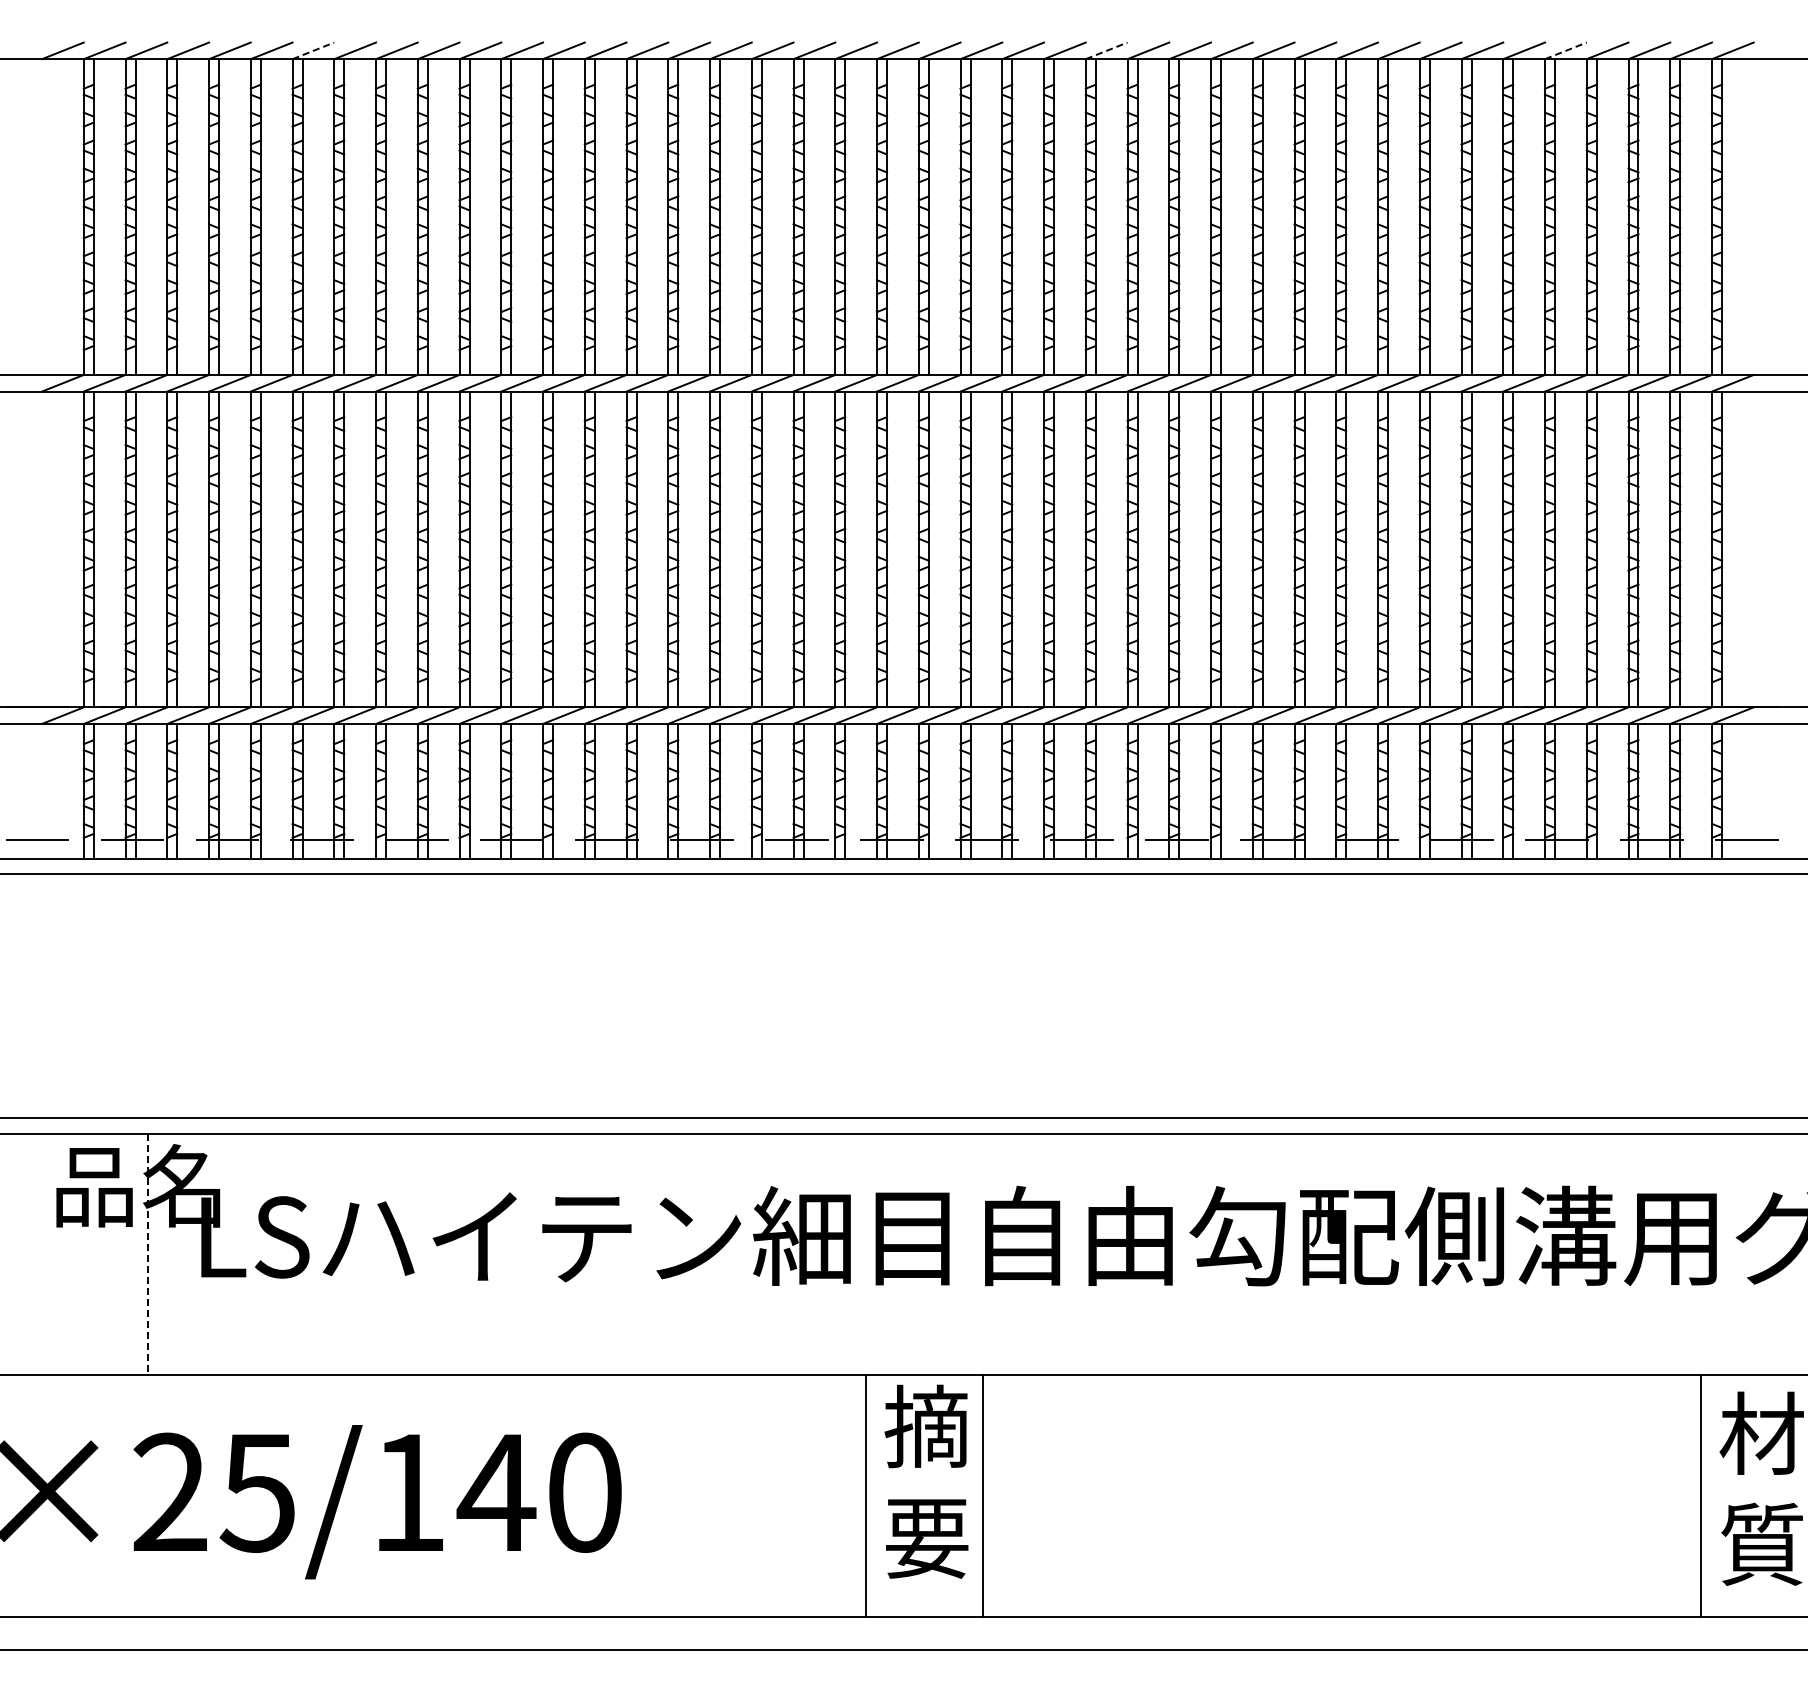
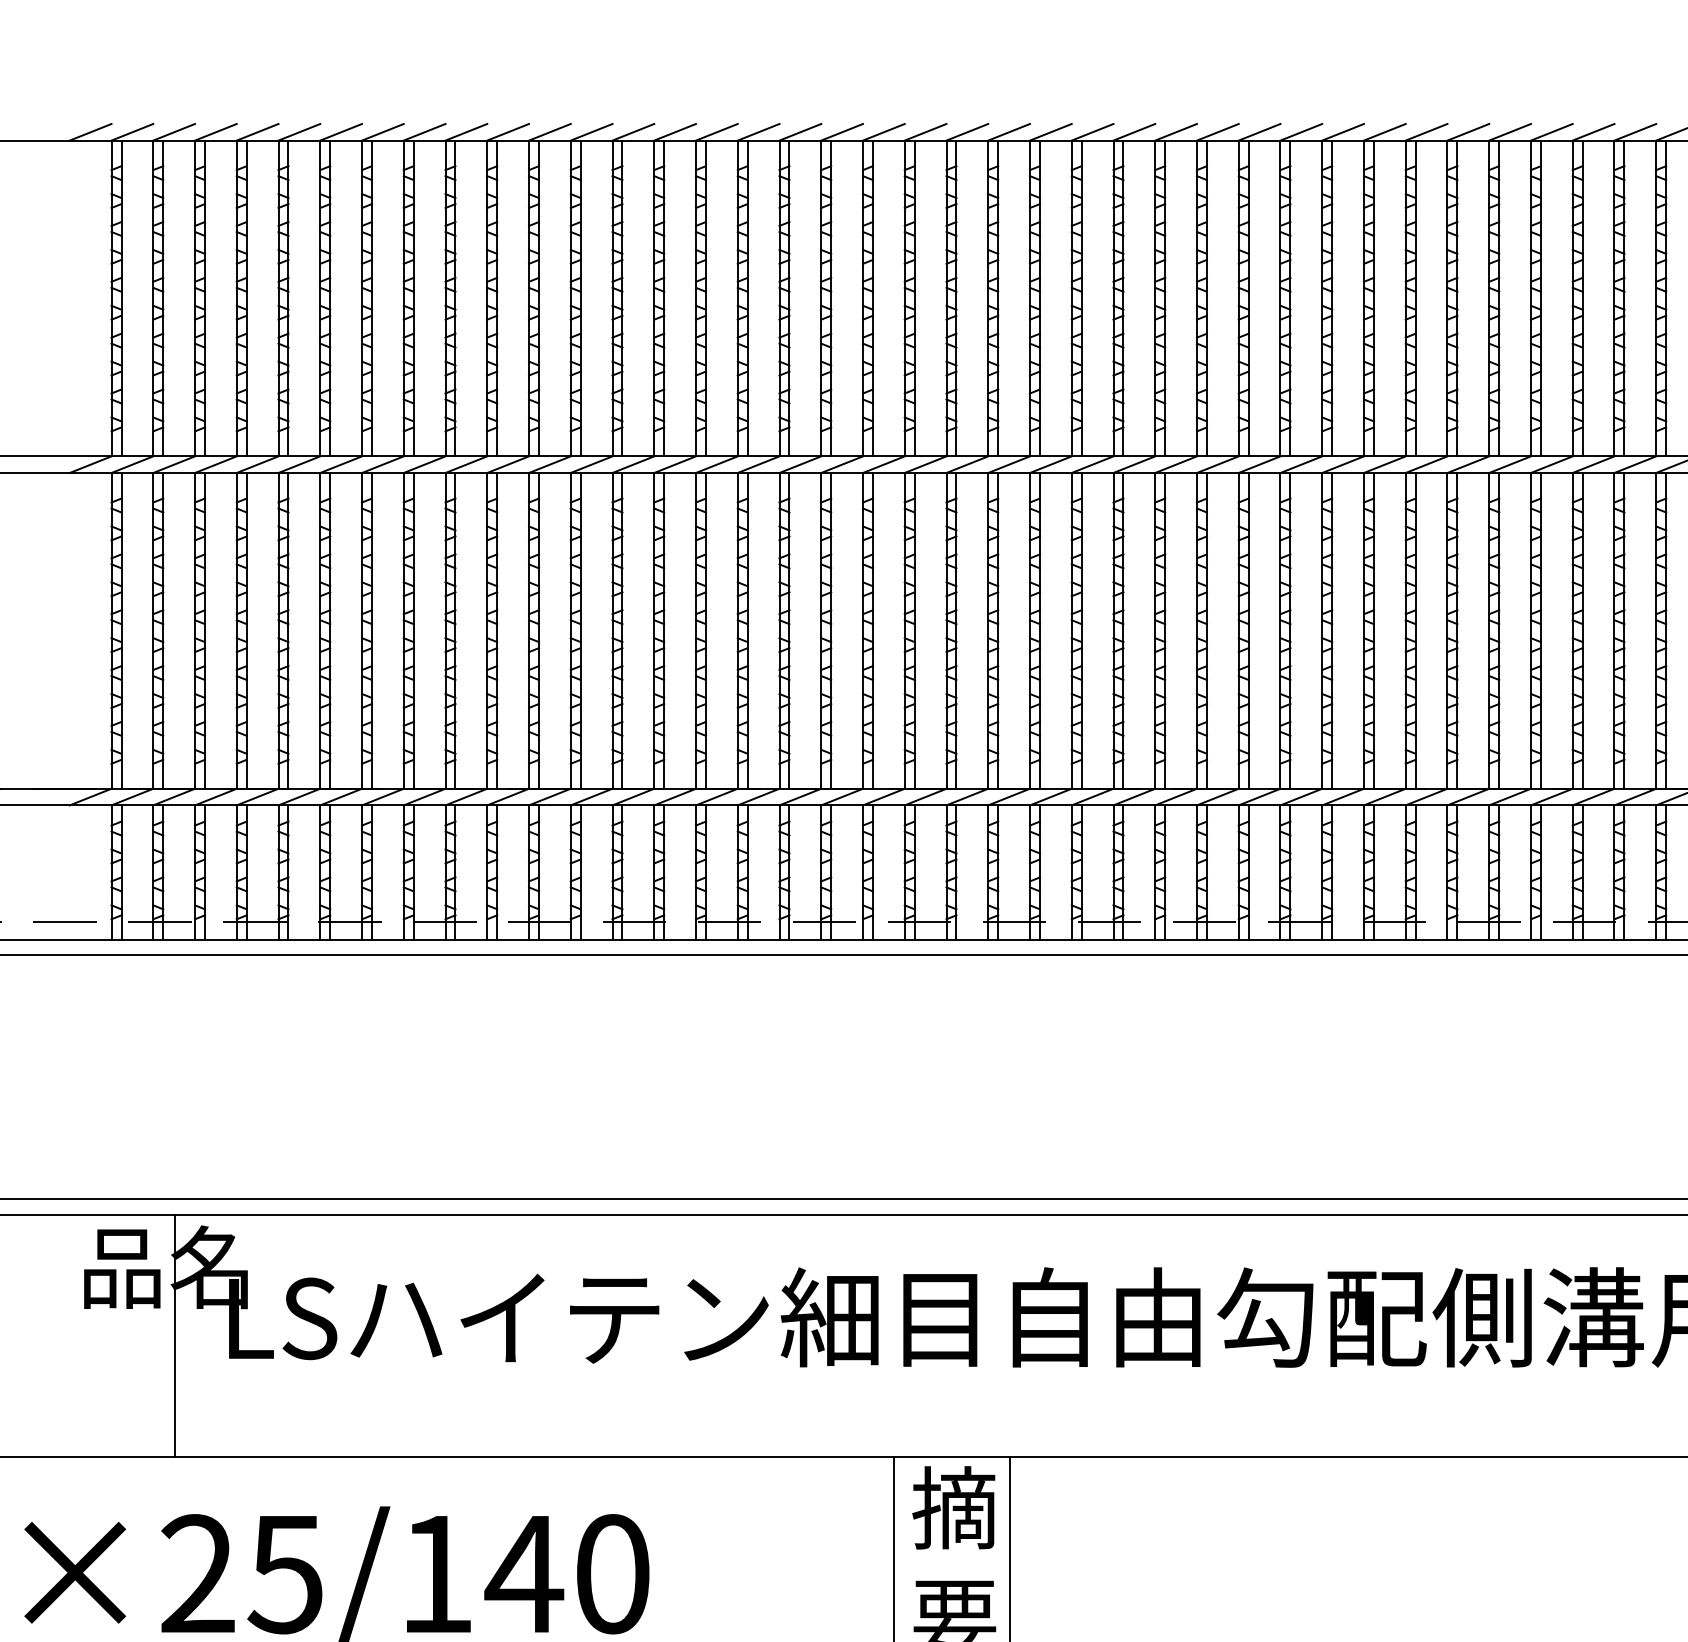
line: (313, 50) -> (341, 131), dashed -> solid
line: (1107, 50) -> (1135, 131), dashed -> solid
line: (1566, 50) -> (1594, 131), dashed -> solid
line: (147, 1254) -> (175, 1335), dashed -> solid

